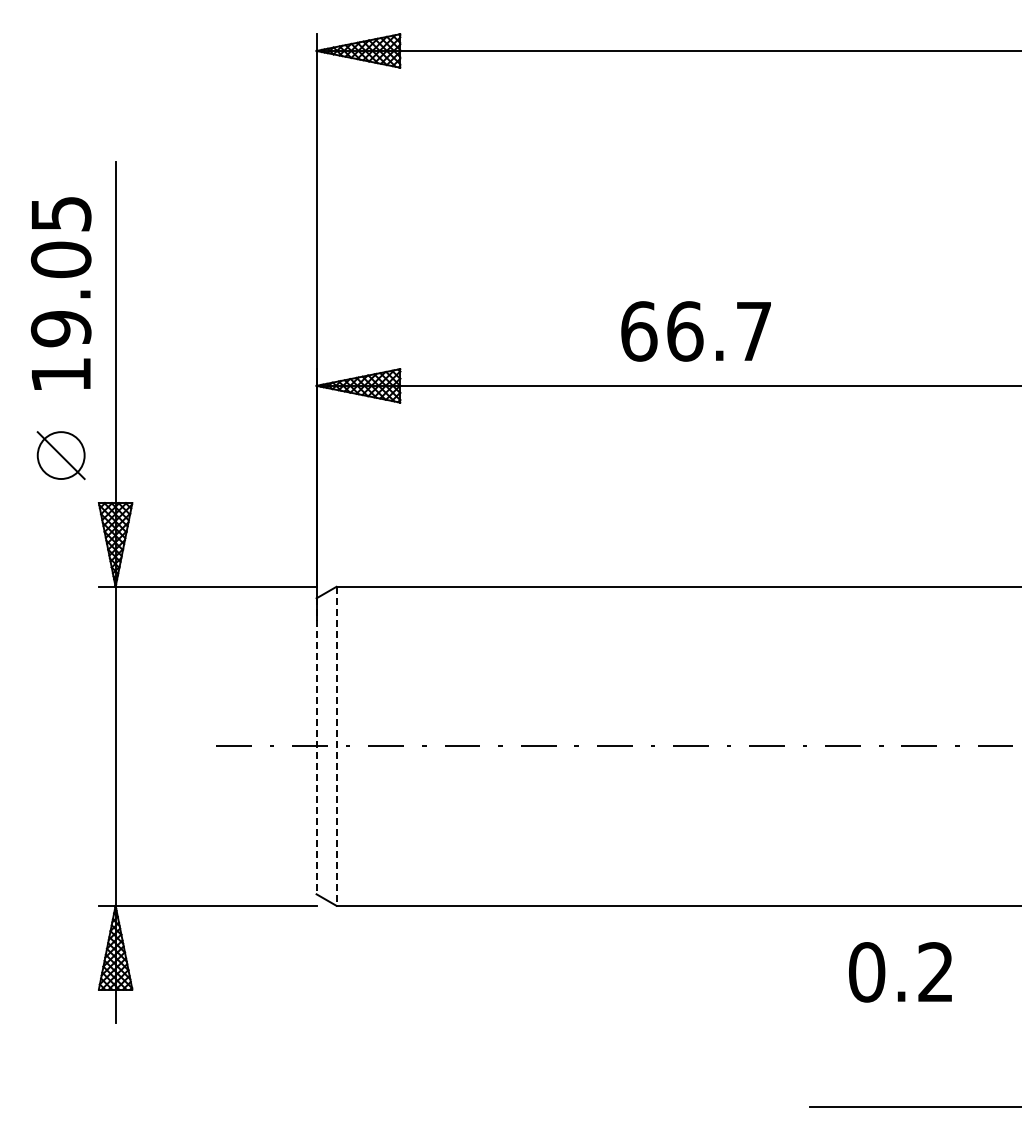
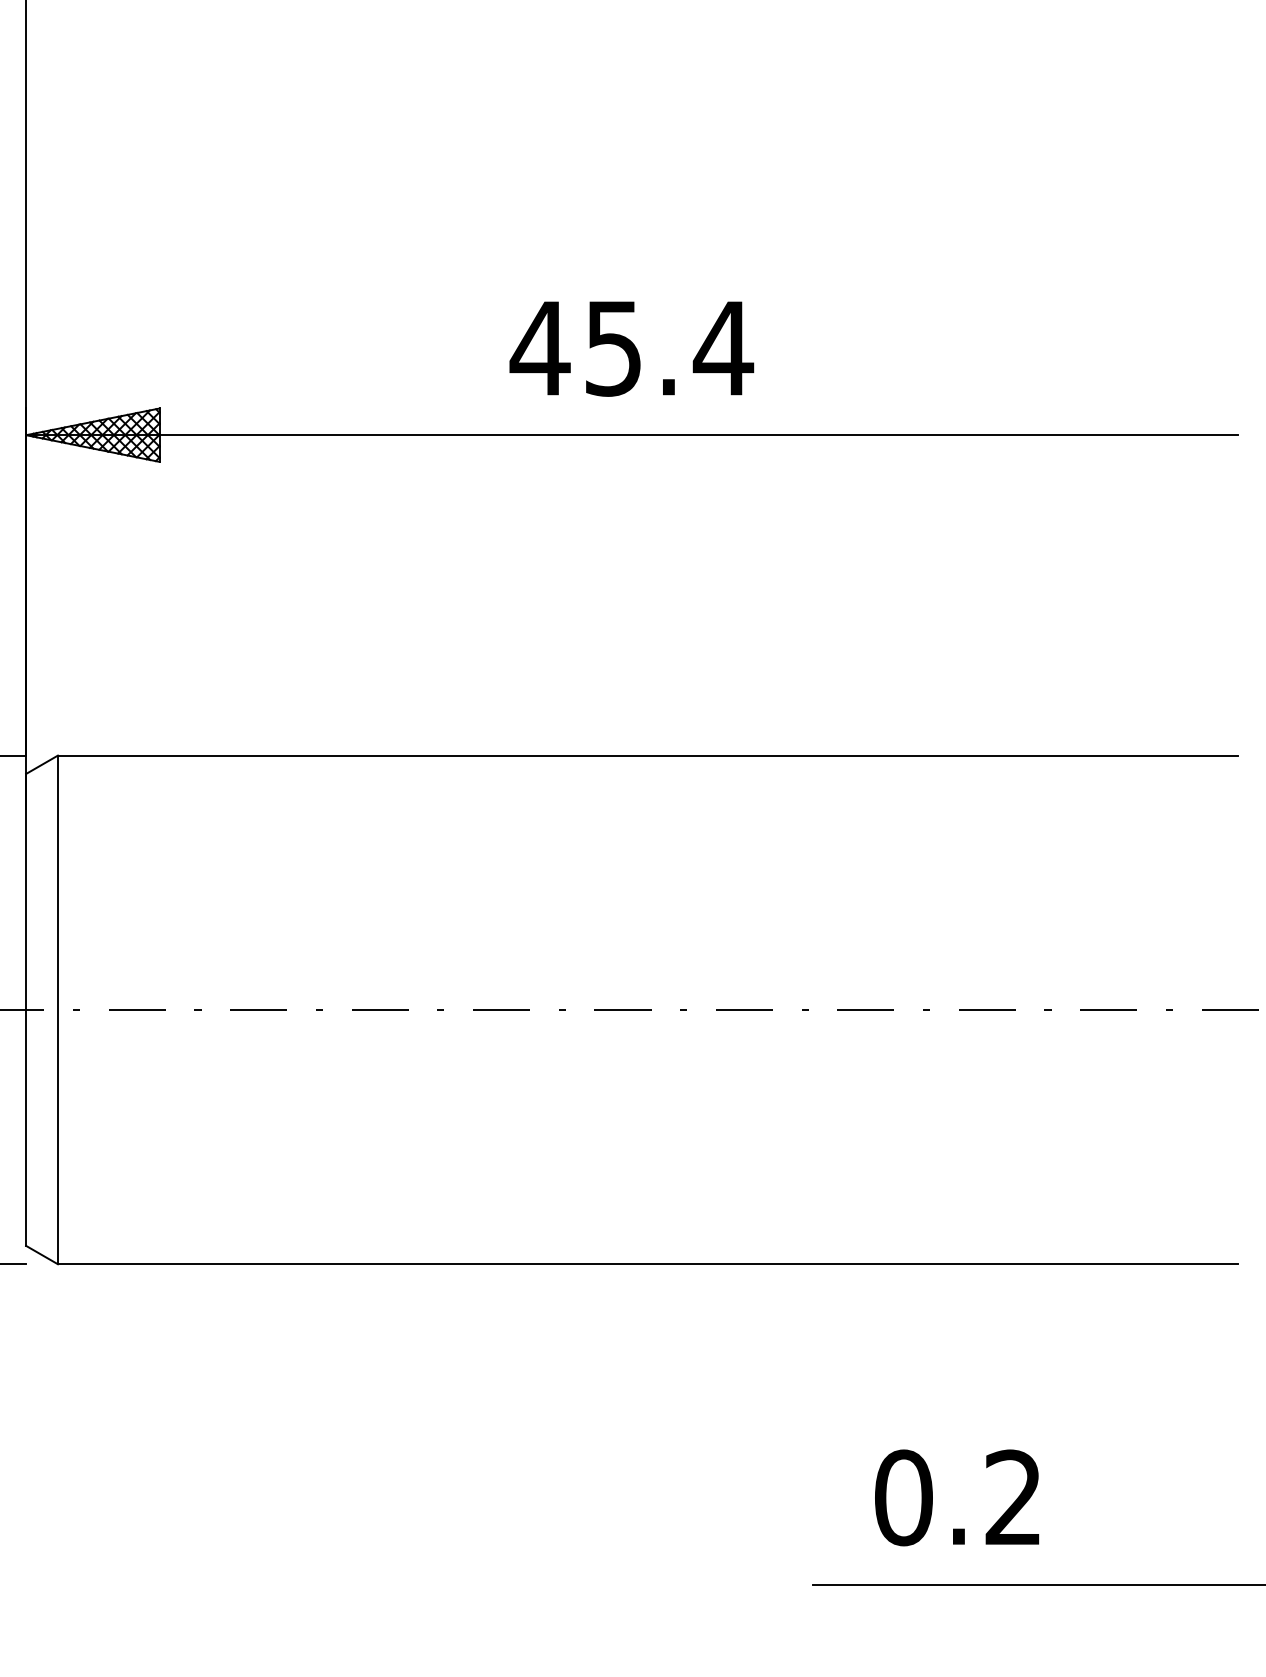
text: (696, 331) -> (631, 348), 66.7 -> 45.4
line: (316, 746) -> (26, 1010), dashed -> solid
line: (336, 746) -> (57, 1010), dashed -> solid
text: (900, 972) -> (957, 1498), moved

